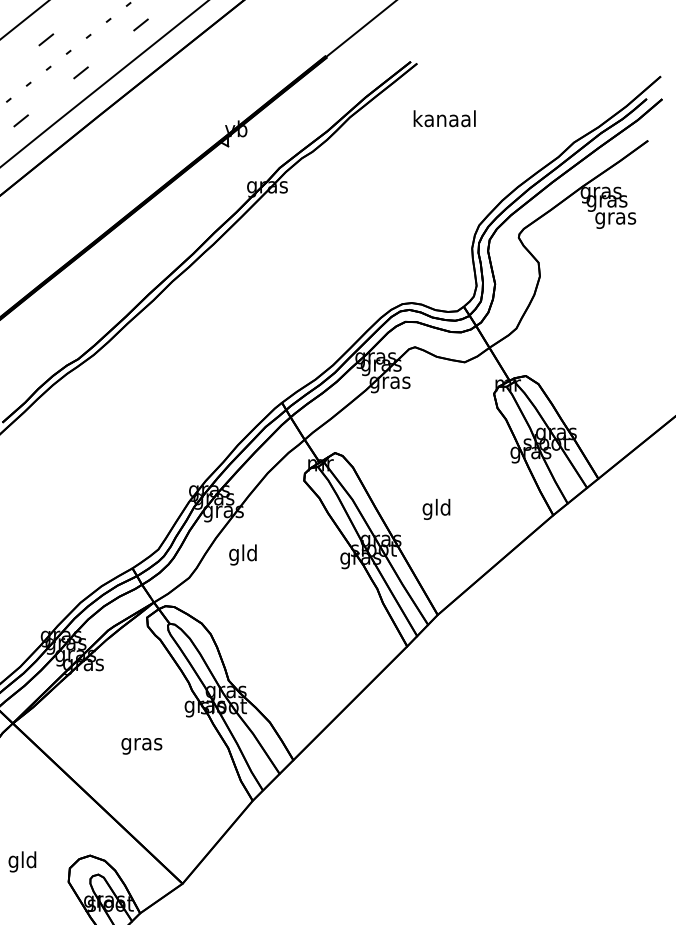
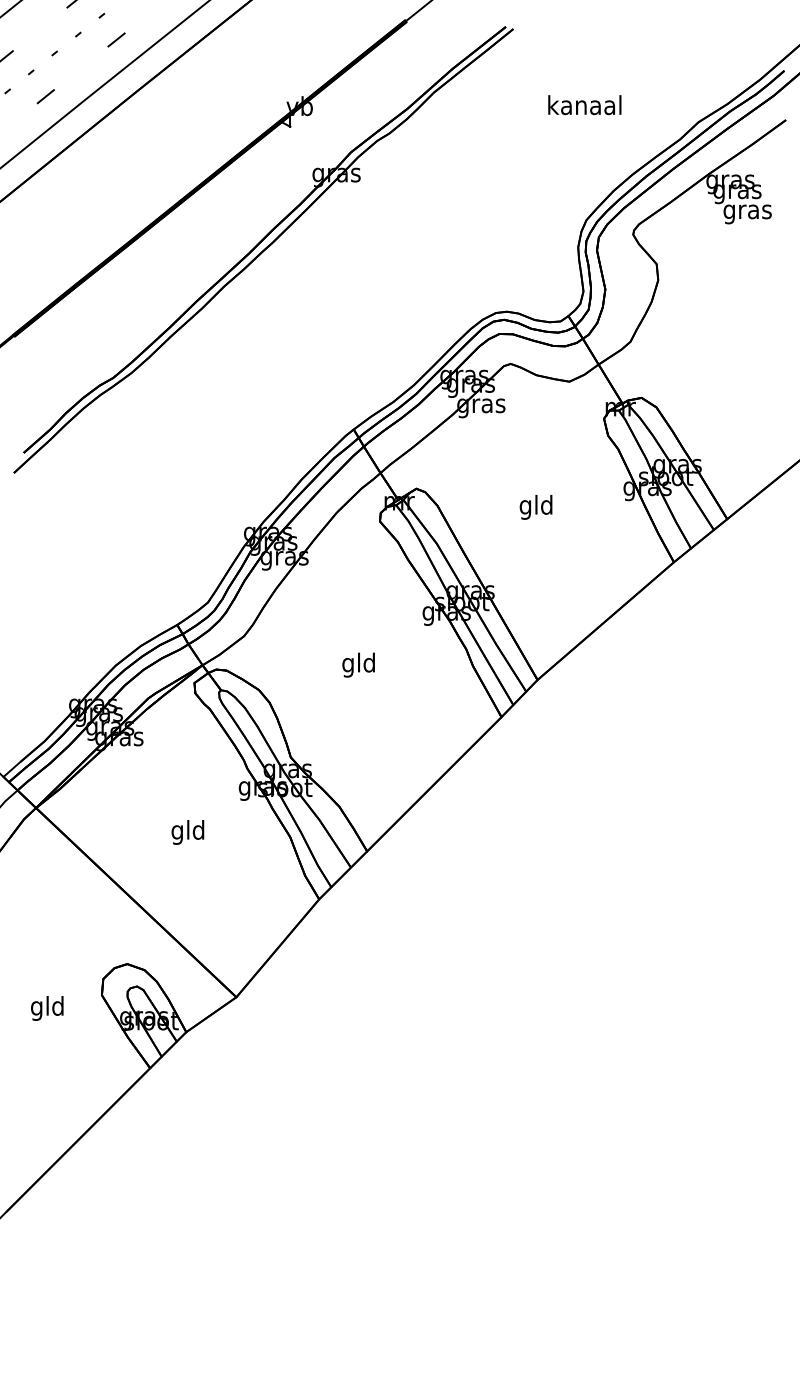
text: (444, 119) -> (584, 105), moved
text: (435, 509) -> (535, 507), moved
text: (242, 554) -> (358, 664), moved
text: (142, 744) -> (188, 832), gras -> gld
text: (22, 861) -> (47, 1008), moved

